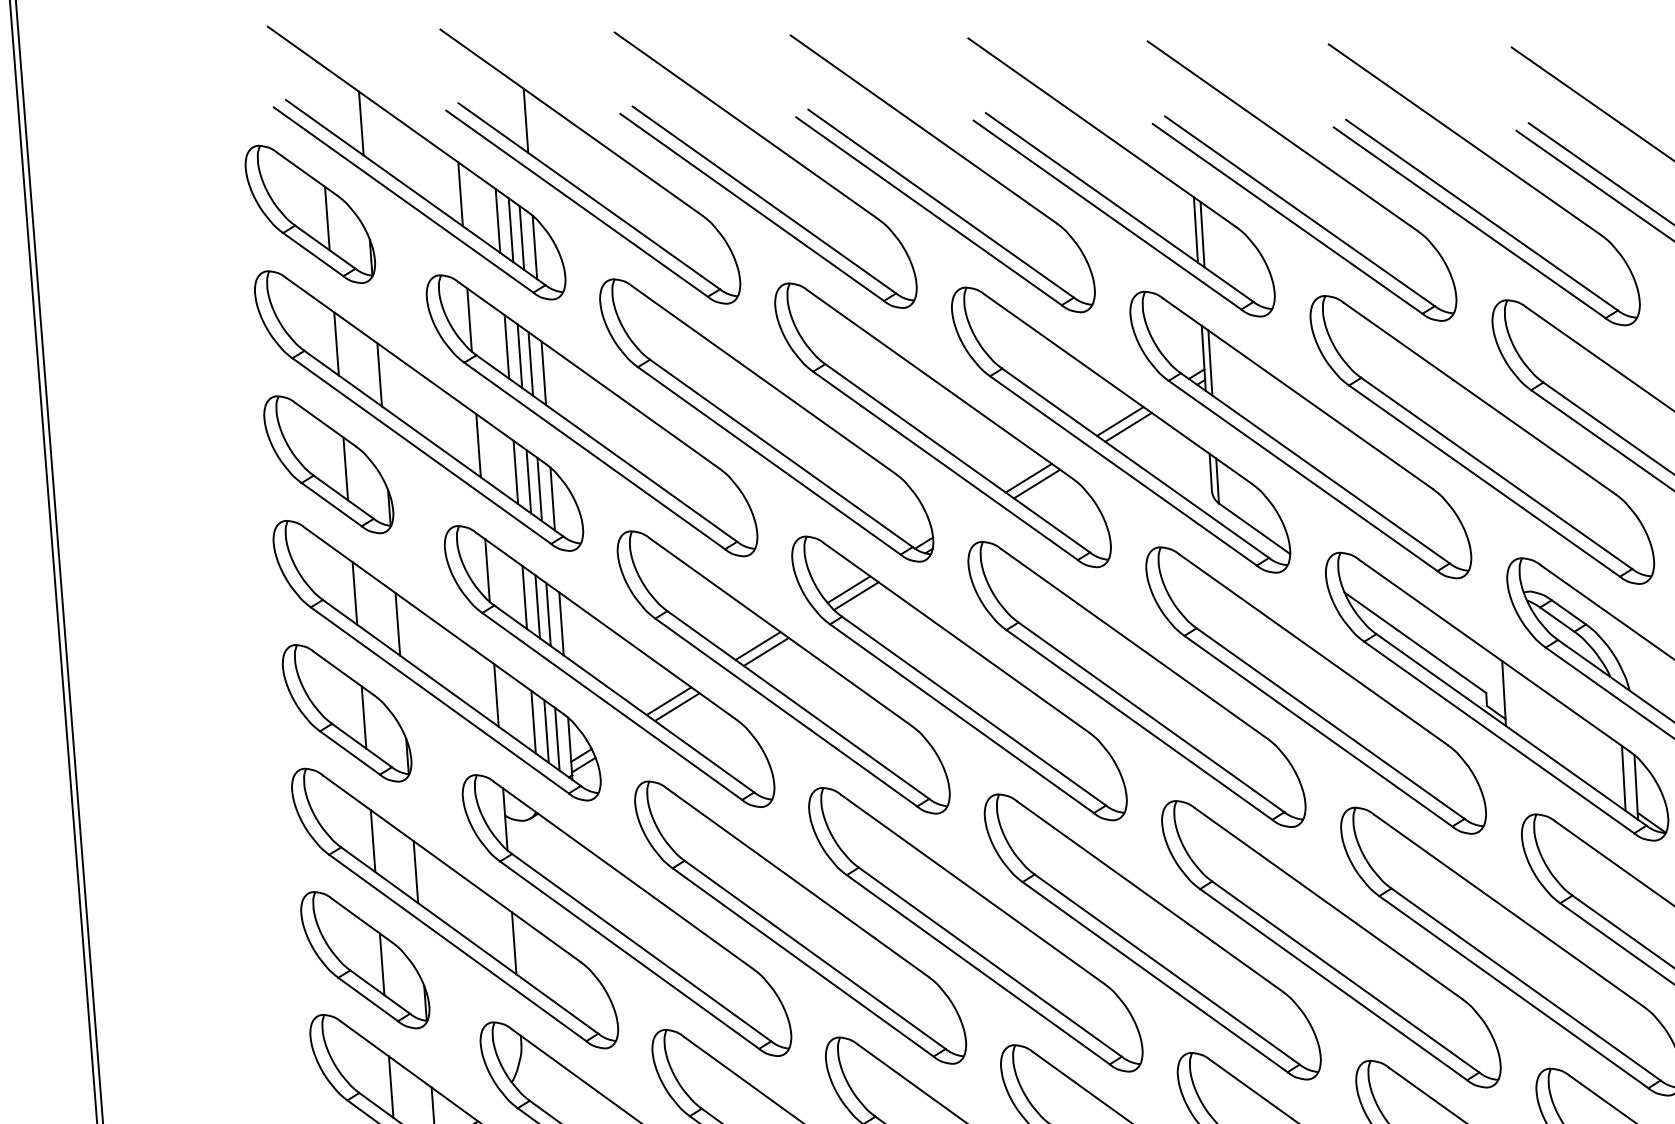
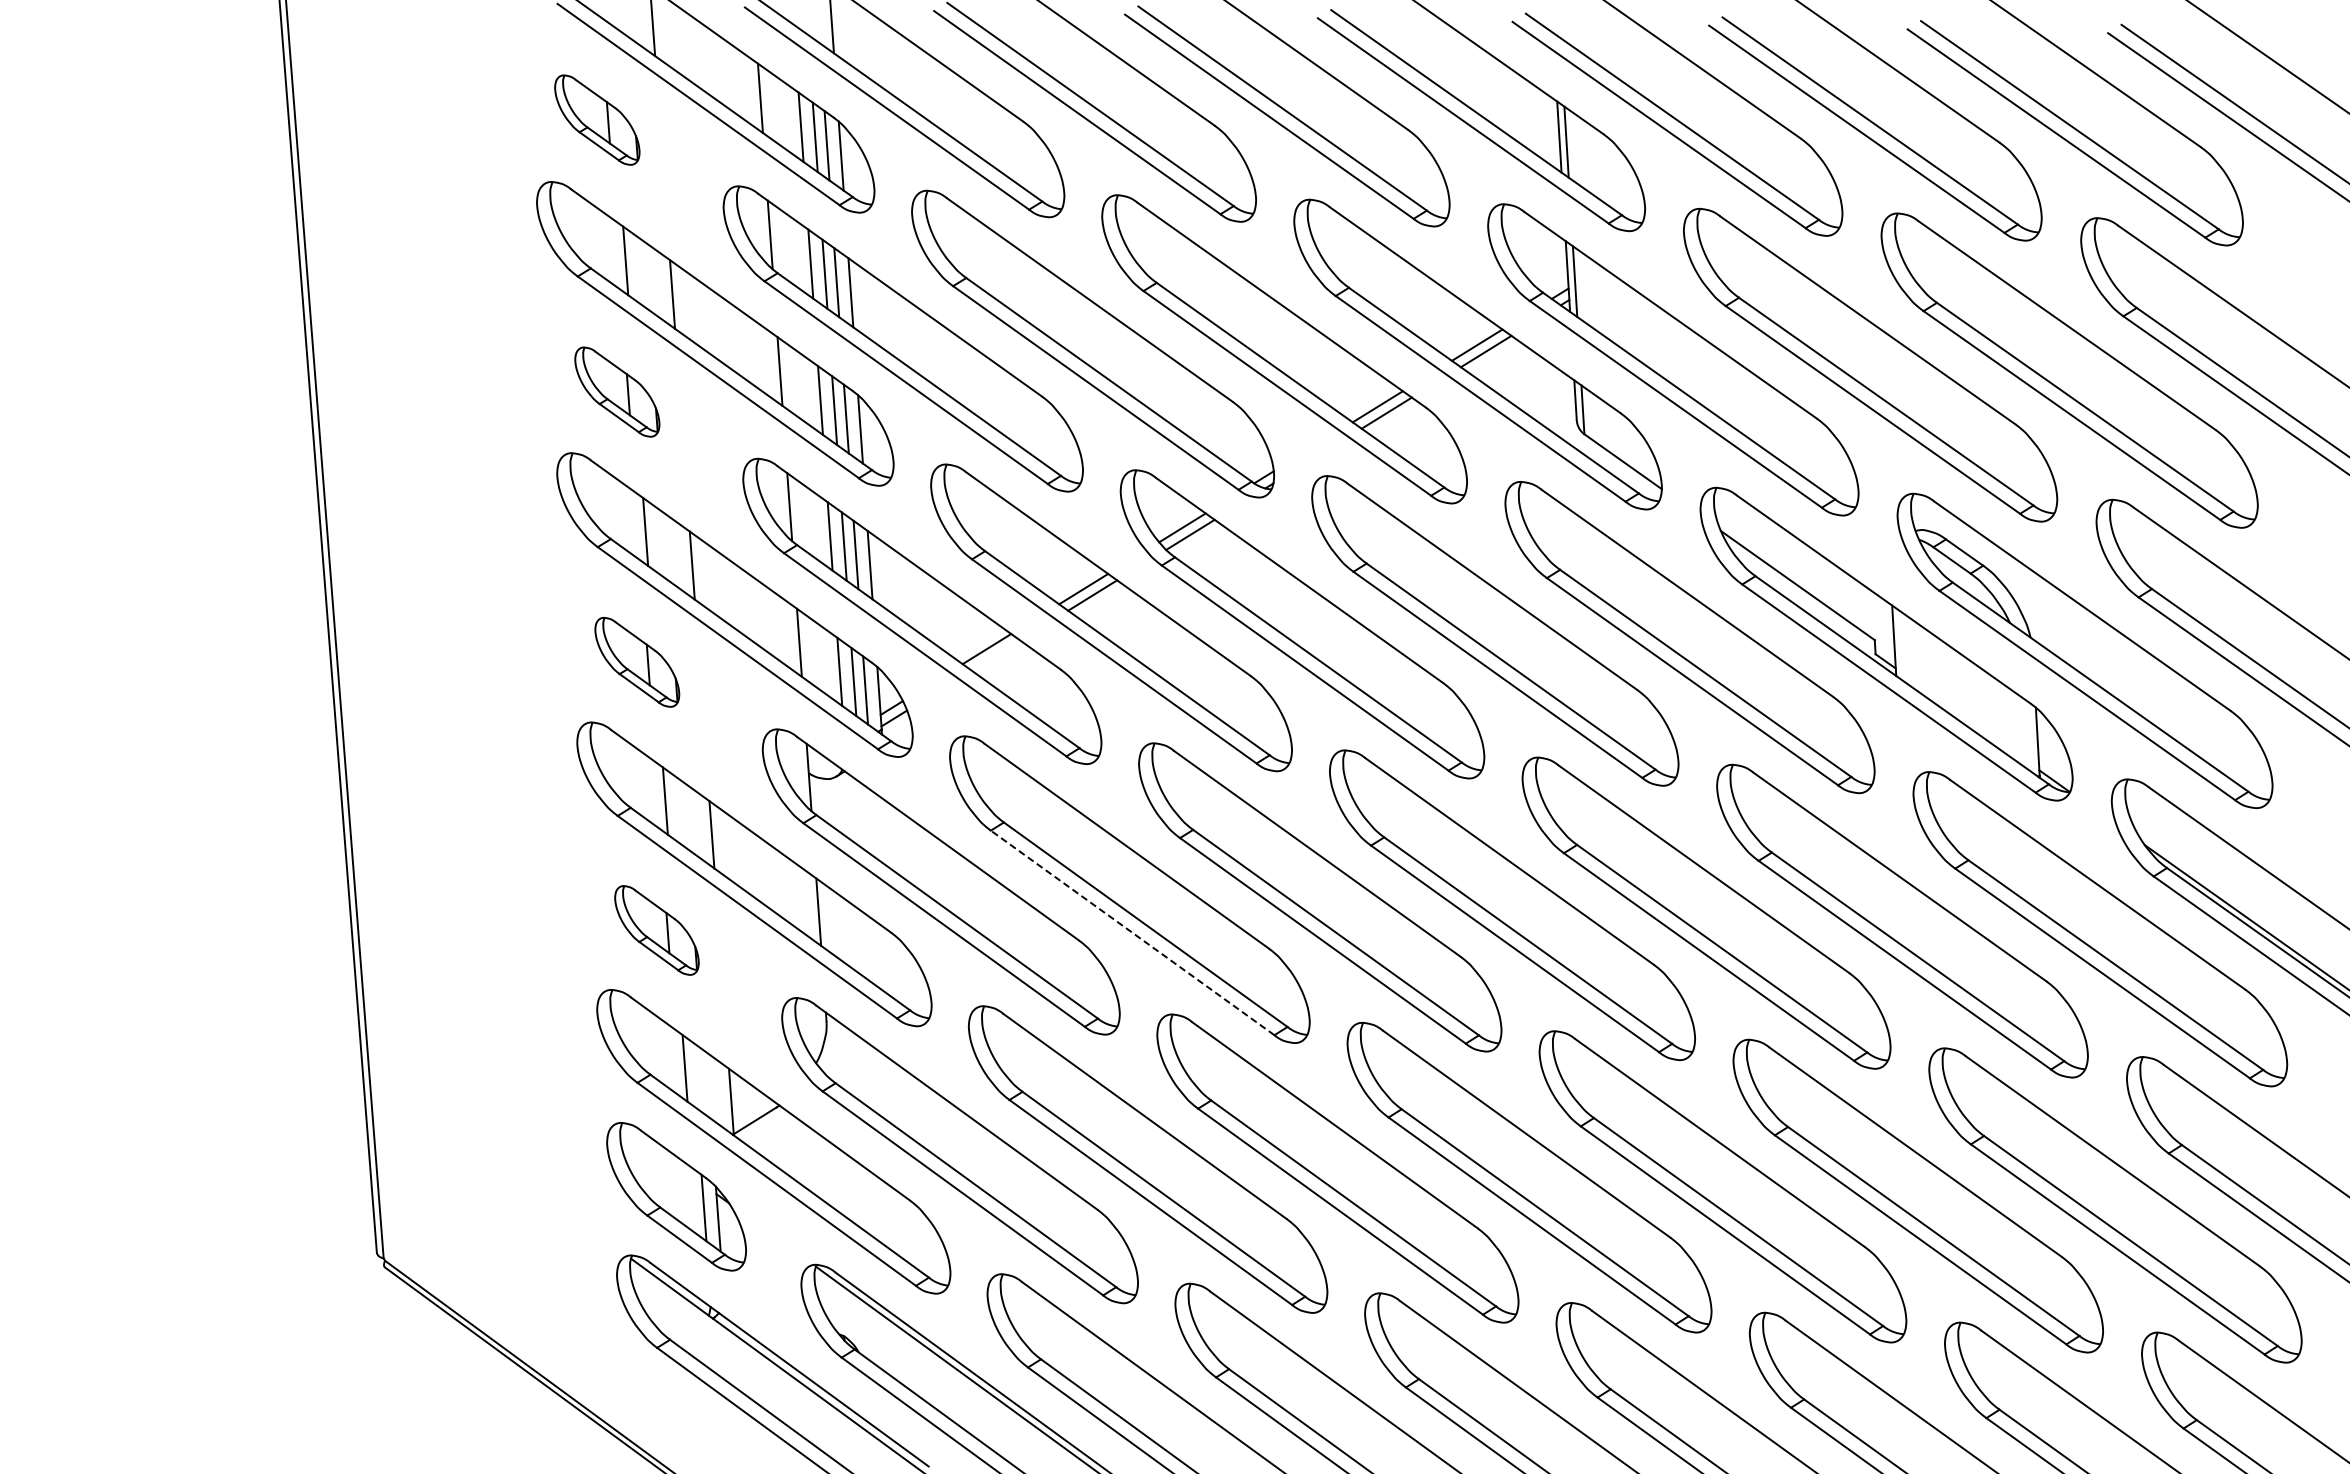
part: (310, 213) -> (597, 119), size x0.6
part: (329, 464) -> (617, 391), size x0.6
line: (676, 707) -> (995, 655), removed
part: (347, 713) -> (637, 662), size x0.6
line: (1624, 777) -> (2024, 732), removed
part: (364, 960) -> (656, 930), size x0.6
line: (803, 962) -> (1132, 932), solid -> dashed

